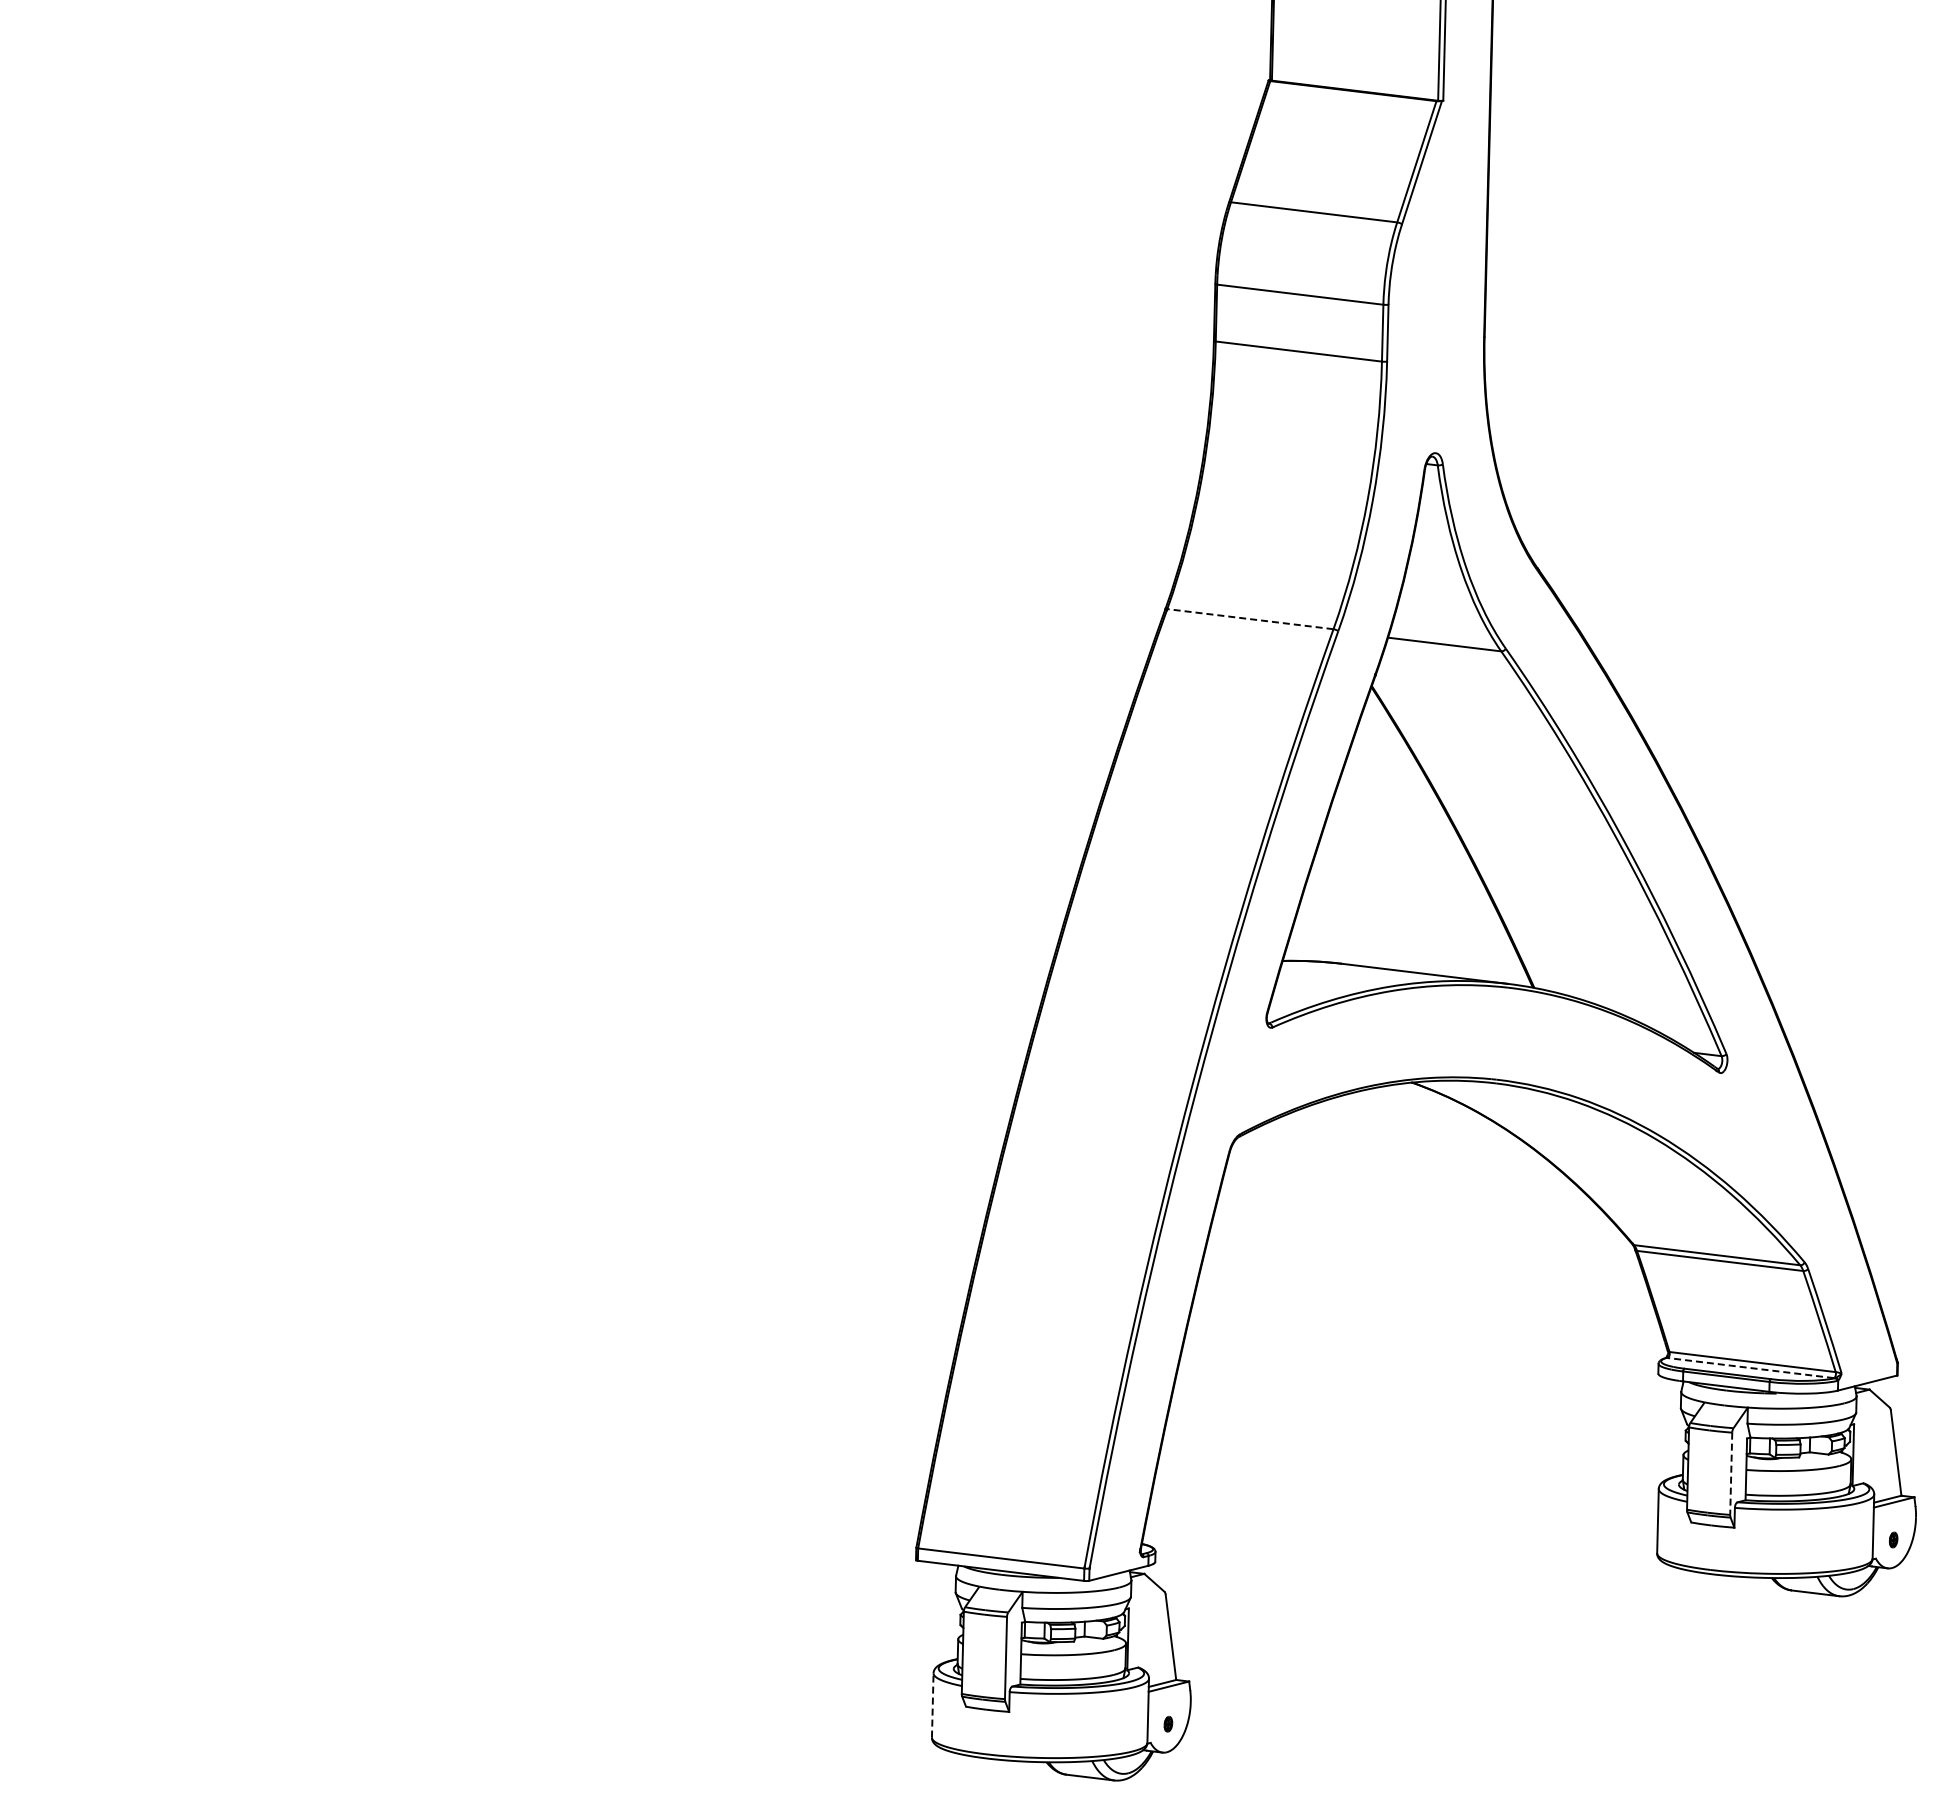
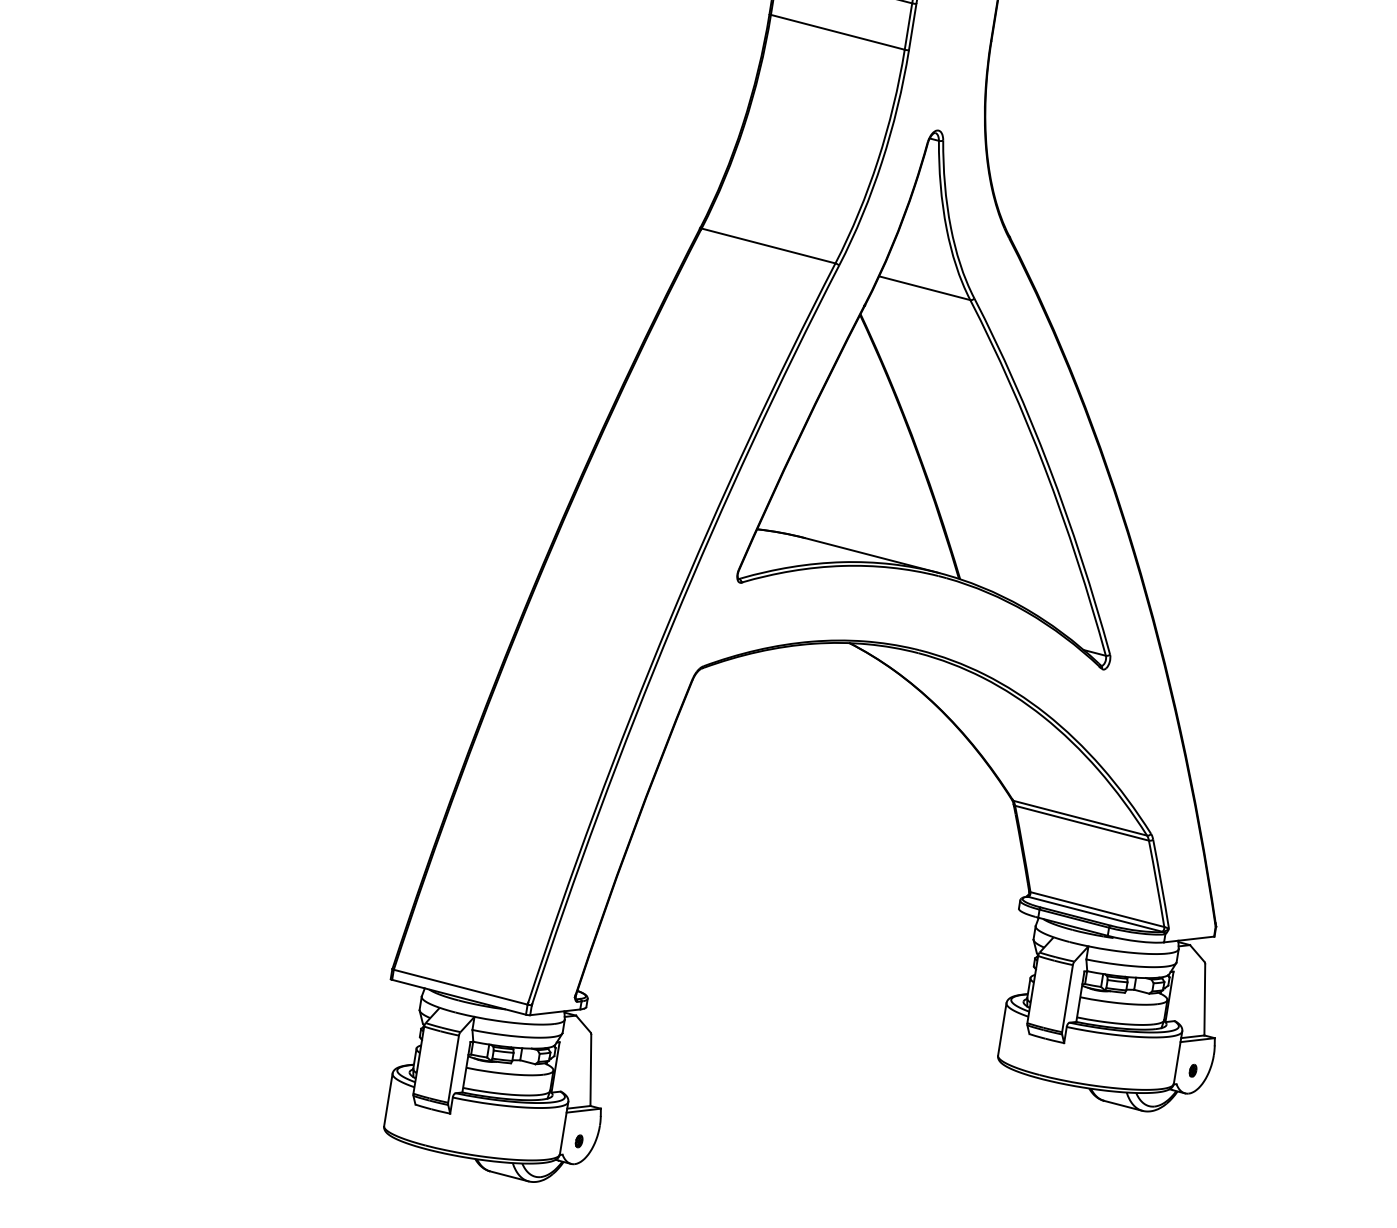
line: (1250, 619) -> (768, 246), dashed -> solid
line: (1750, 1368) -> (1094, 914), dashed -> solid
line: (1731, 1474) -> (1067, 999), dashed -> solid
line: (932, 1704) -> (388, 1099), dashed -> solid

